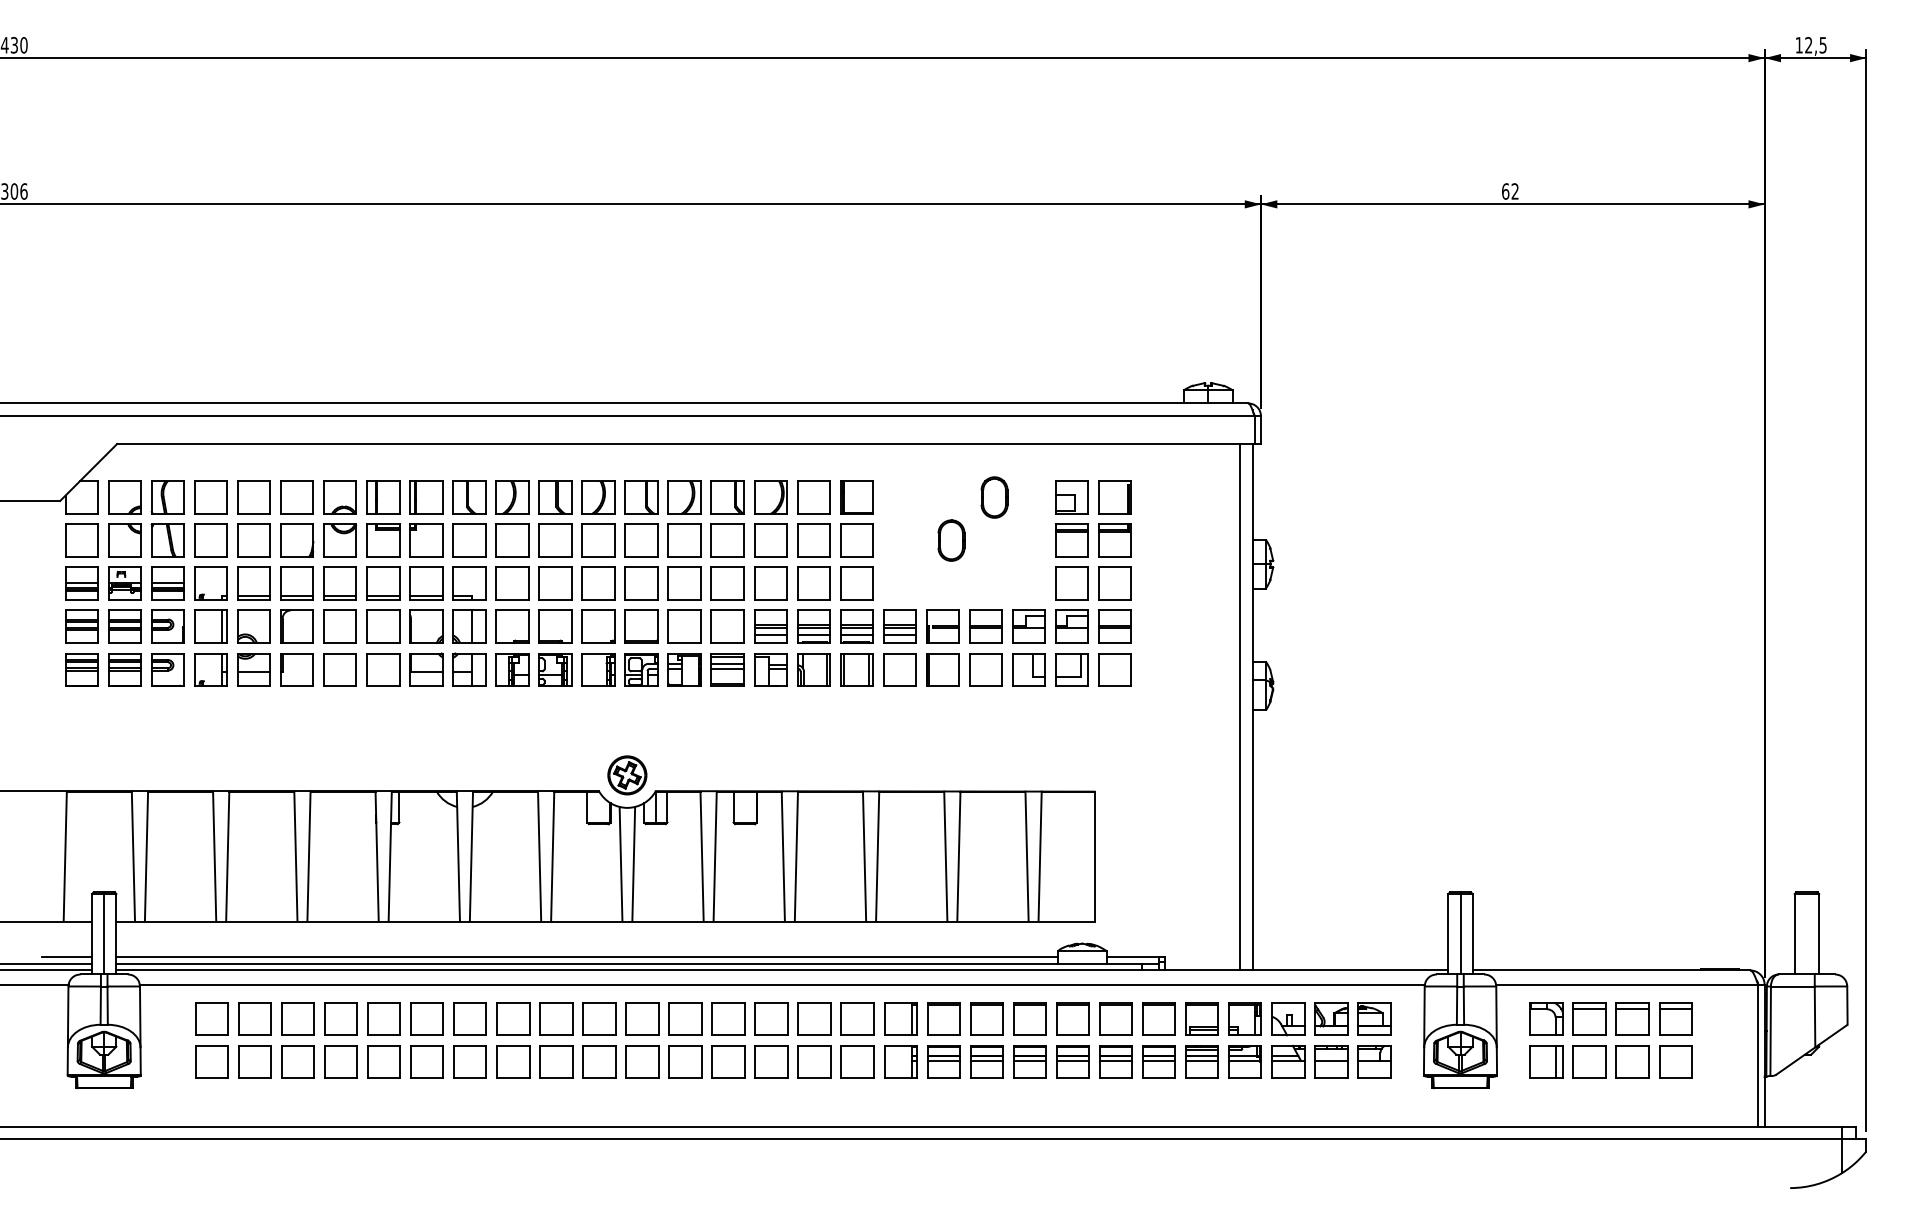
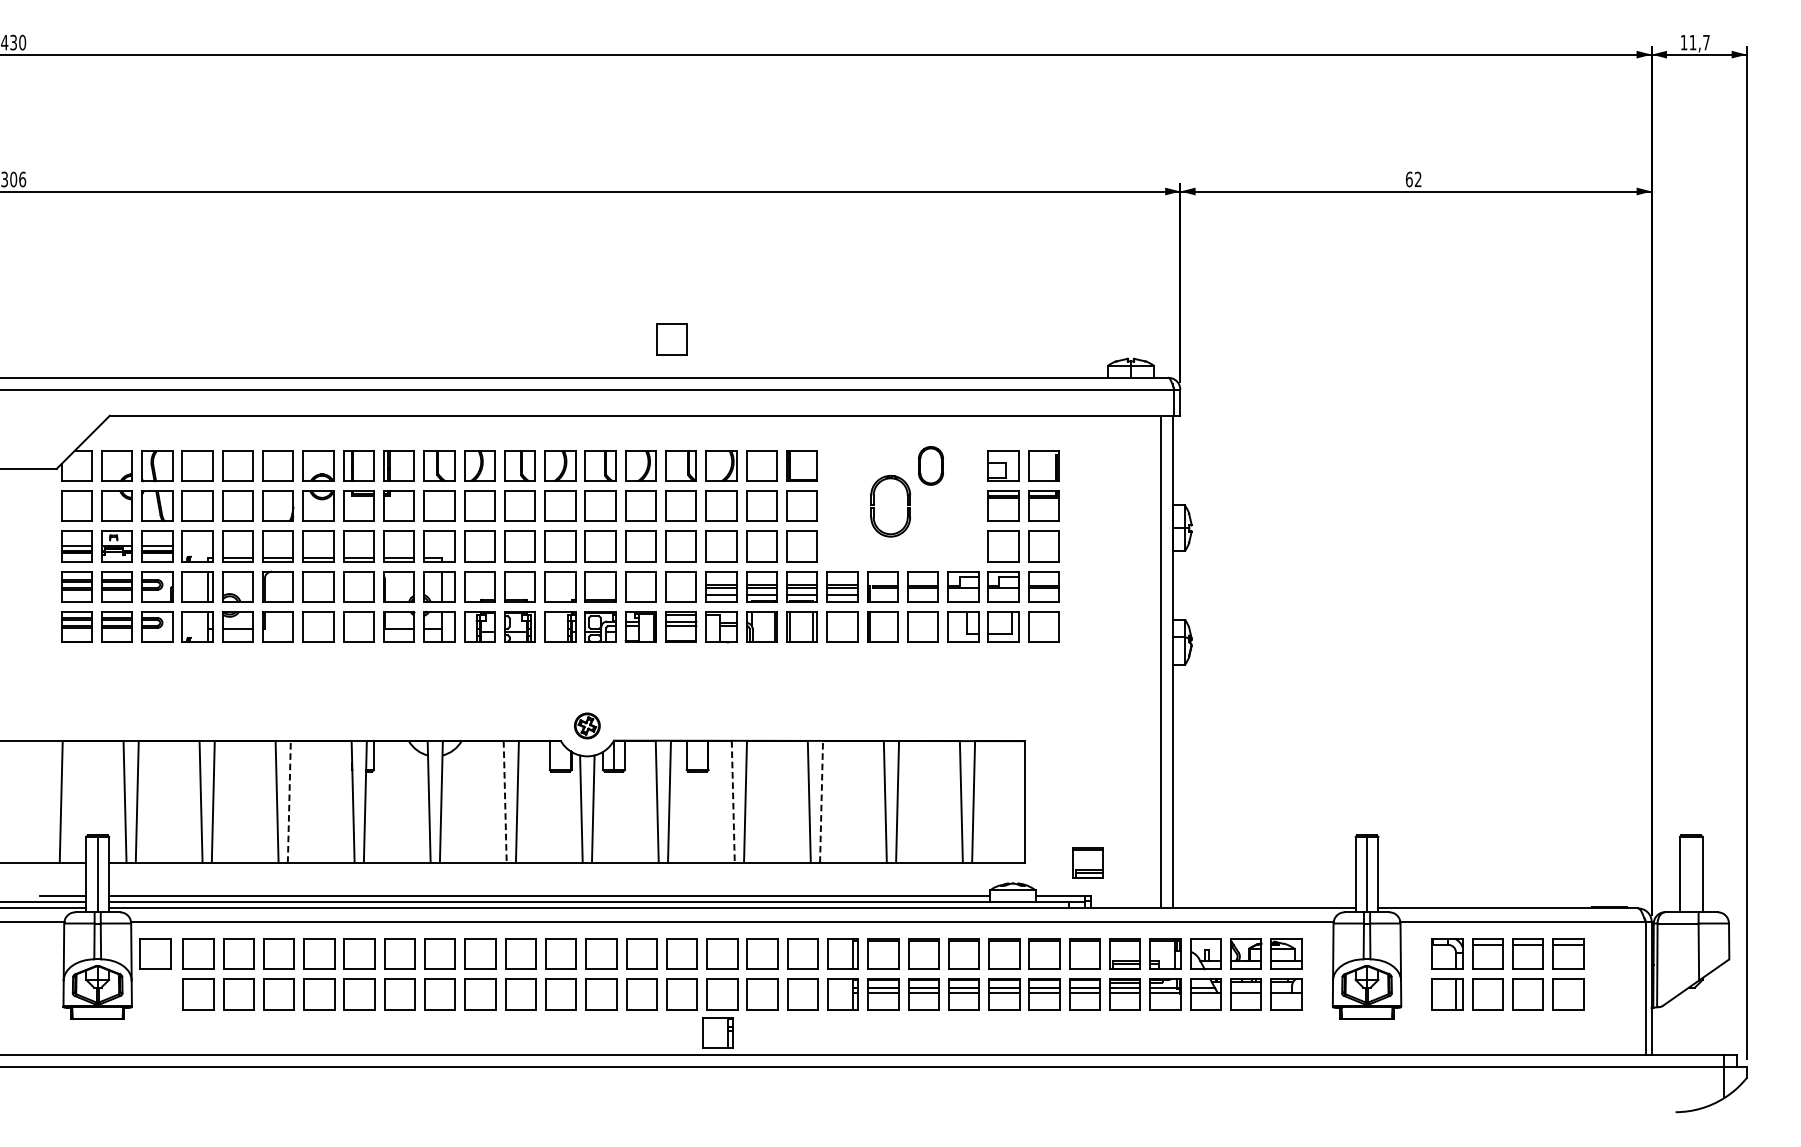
text: (1815, 45) -> (1699, 42), 12,5 -> 11,7
part: (717, 362) -> (671, 339), added
part: (951, 540) -> (890, 506), size x1.6
part: (627, 775) -> (587, 726), size x0.7
line: (308, 856) -> (288, 801), solid -> dashed
line: (877, 856) -> (821, 801), solid -> dashed
line: (539, 857) -> (505, 802), solid -> dashed
line: (783, 857) -> (733, 802), solid -> dashed
part: (1161, 921) -> (1087, 862), added
part: (165, 1018) -> (155, 953), added
part: (766, 1102) -> (717, 1032), added

